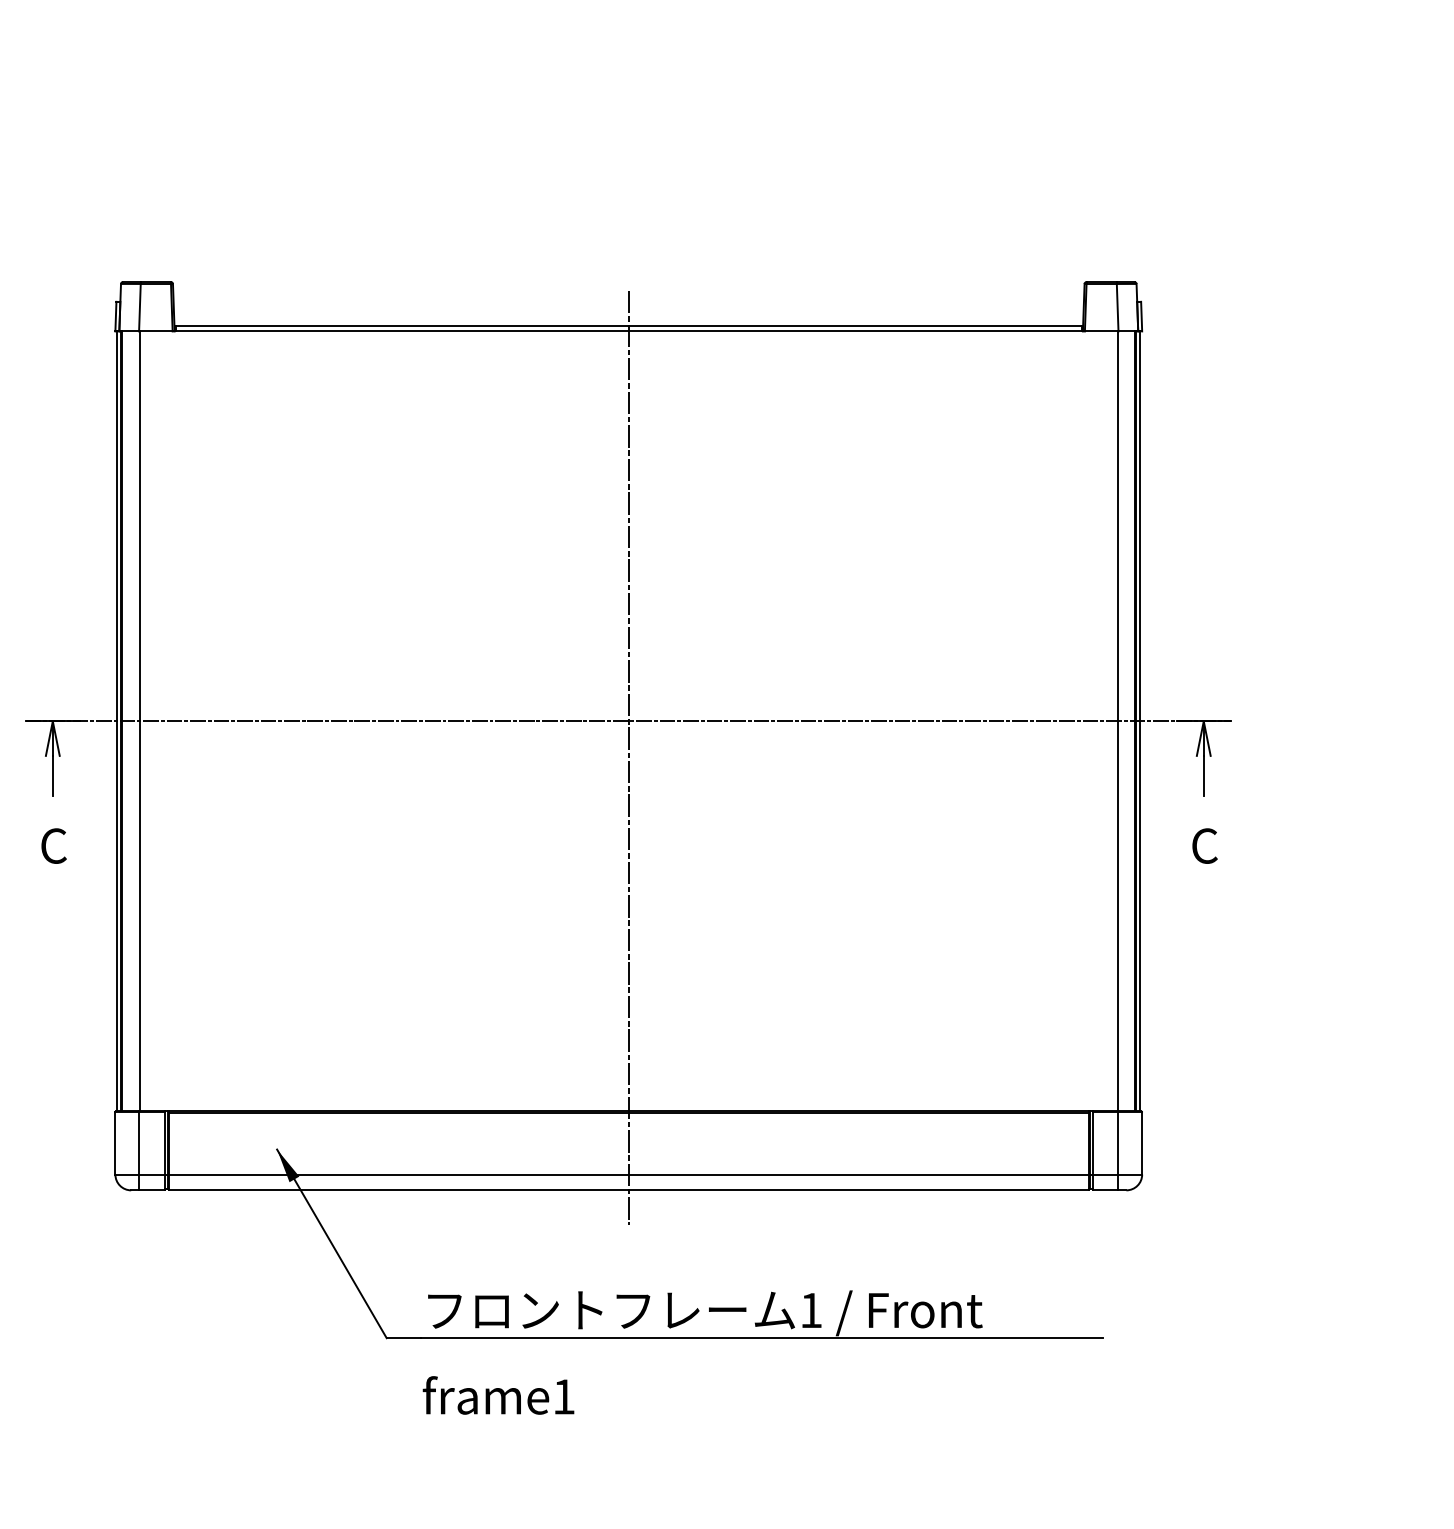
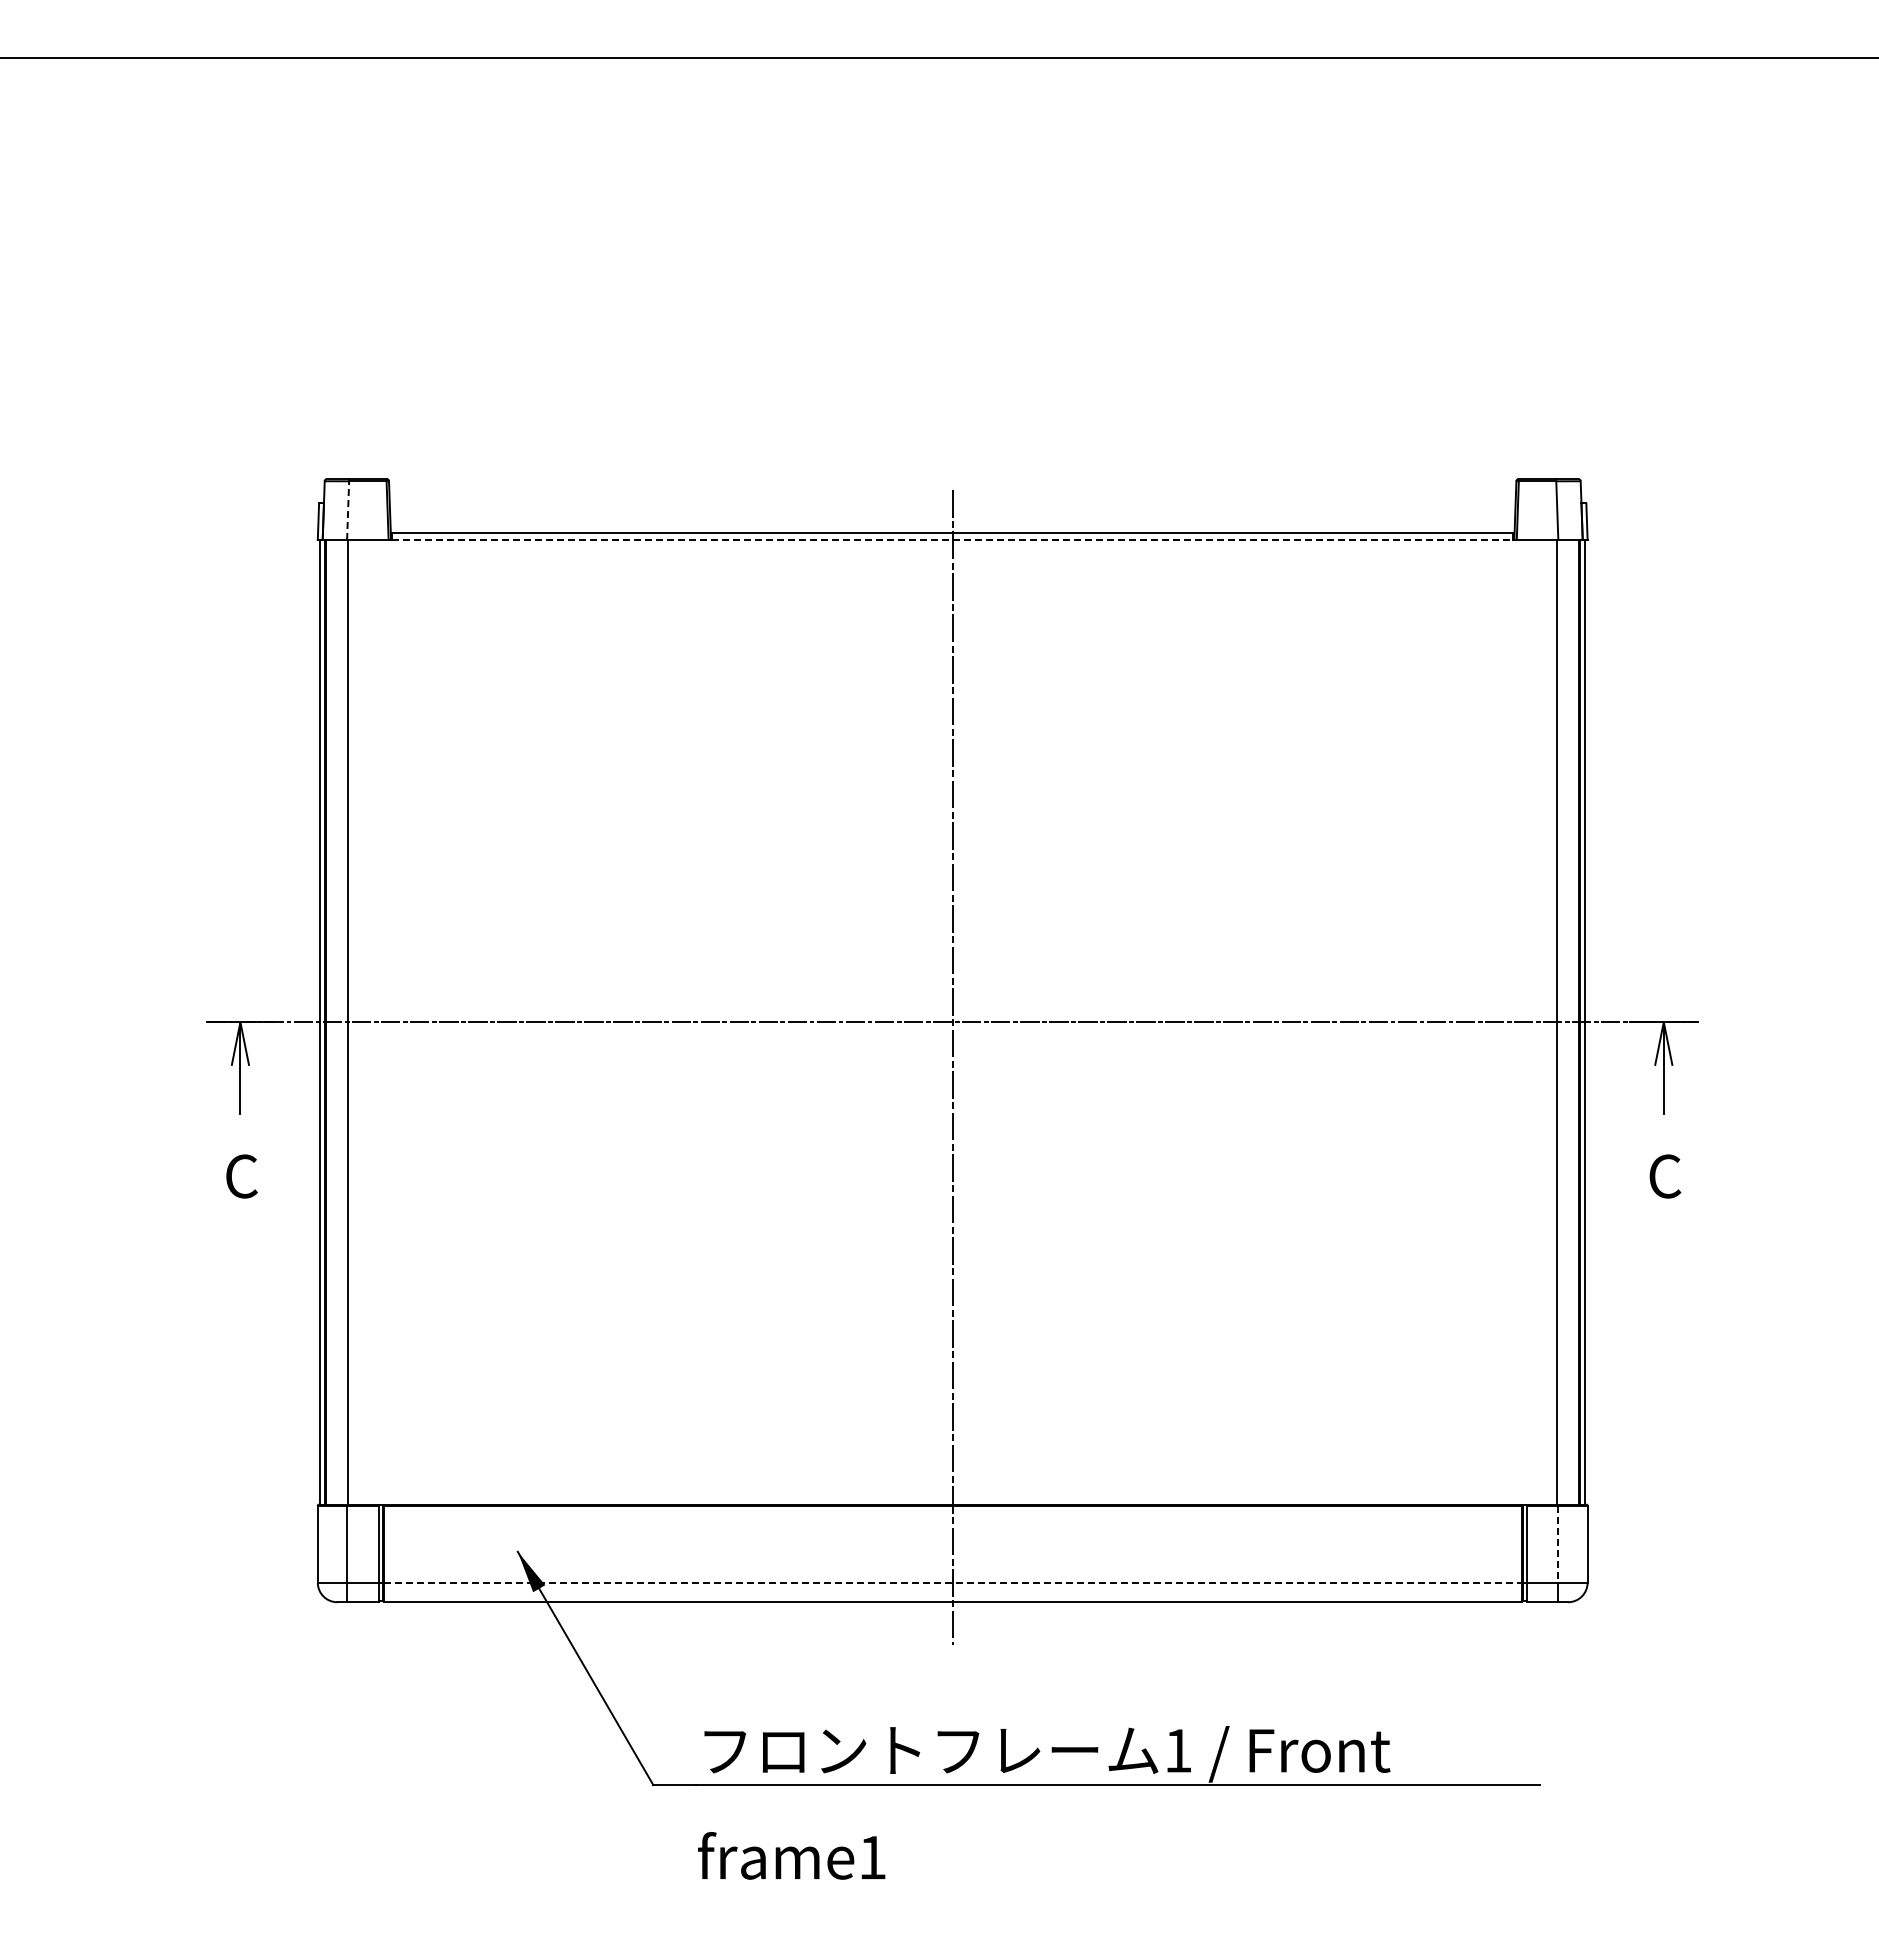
line: (140, 307) -> (348, 510), solid -> dashed
line: (629, 331) -> (953, 540), solid -> dashed
line: (1118, 1143) -> (1558, 1544), solid -> dashed
line: (628, 1174) -> (952, 1582), solid -> dashed

